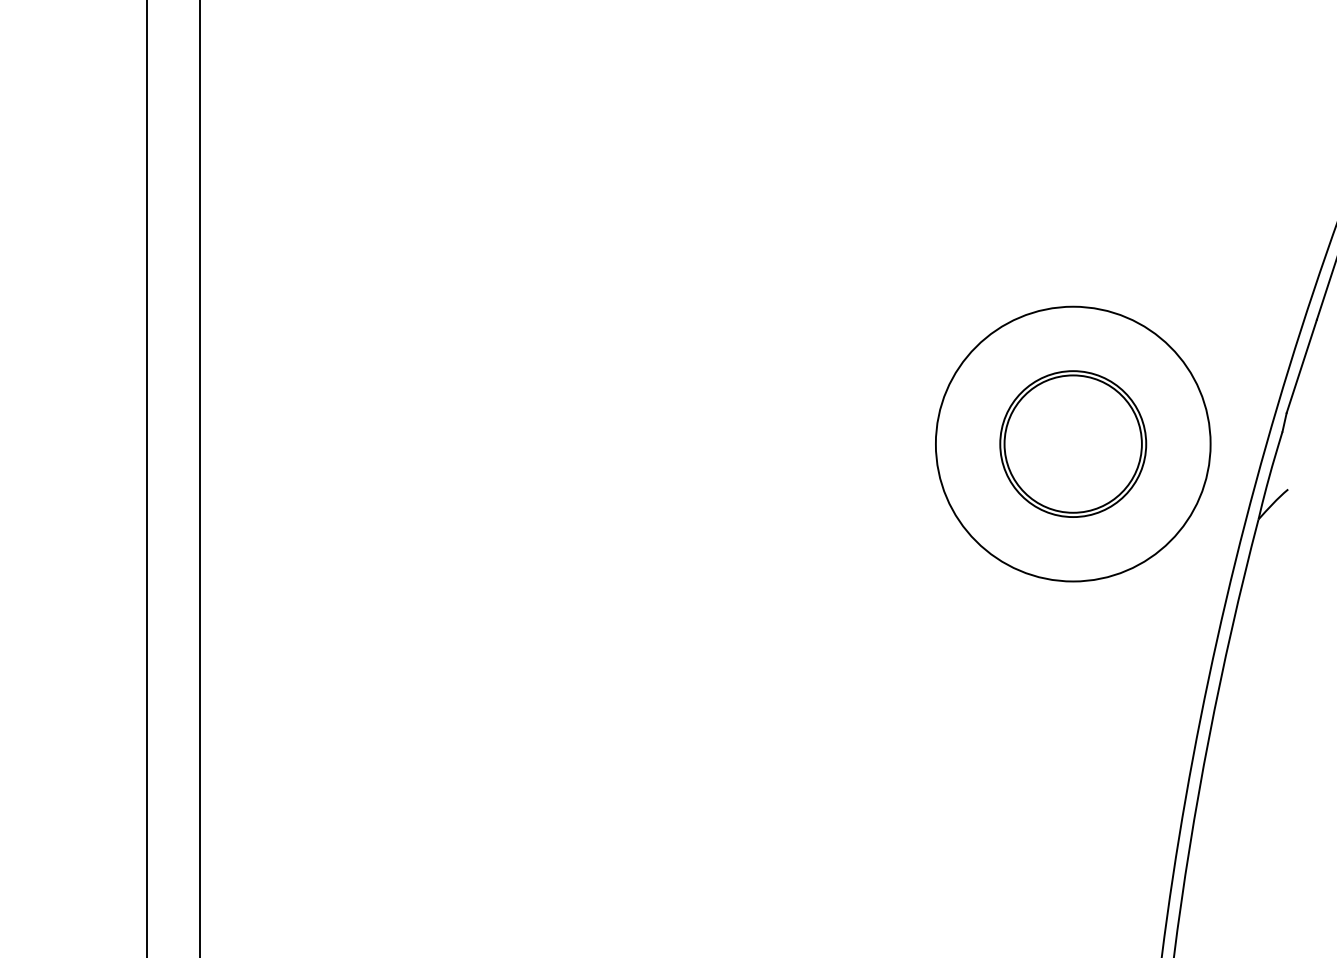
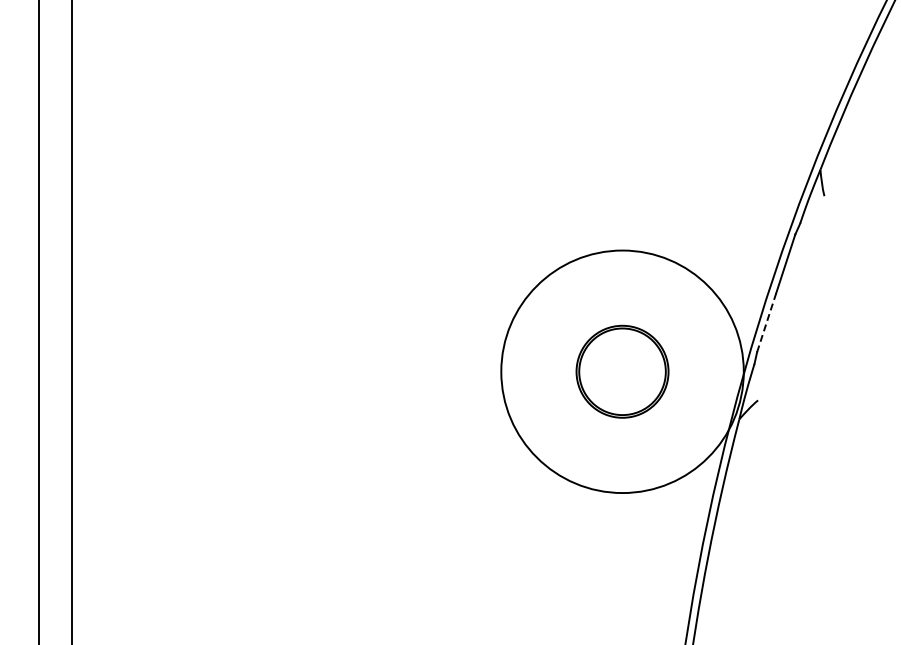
line: (1301, 365) -> (766, 322), solid -> dashed
circle: (1073, 443) -> (622, 371), size x1.4

